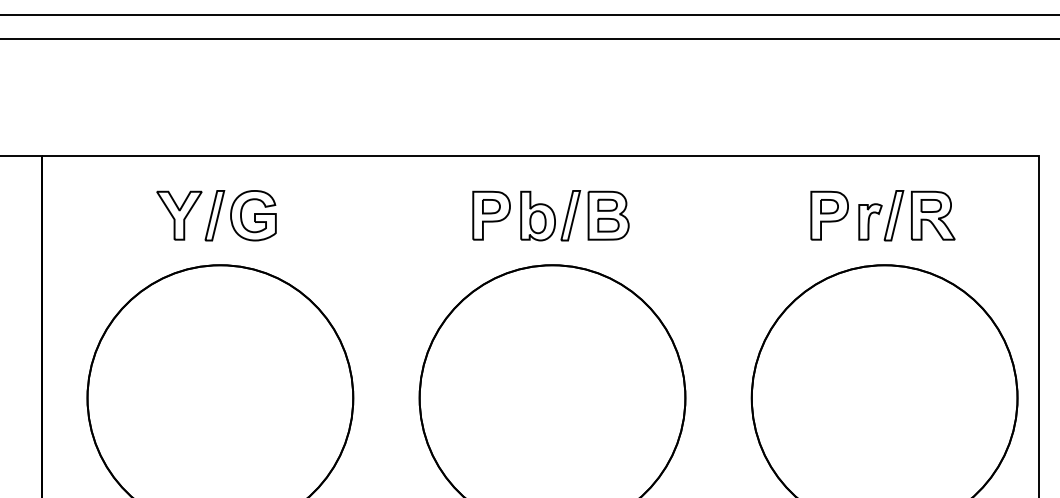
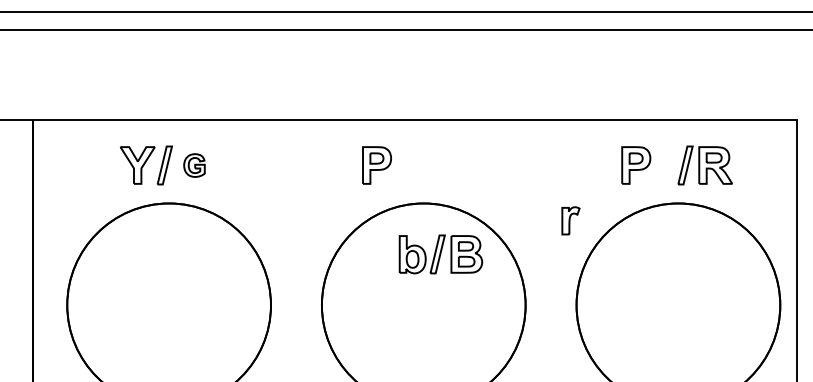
part: (253, 215) -> (194, 165), size x0.6
part: (574, 215) -> (440, 254), moved
part: (870, 221) -> (570, 220), moved

